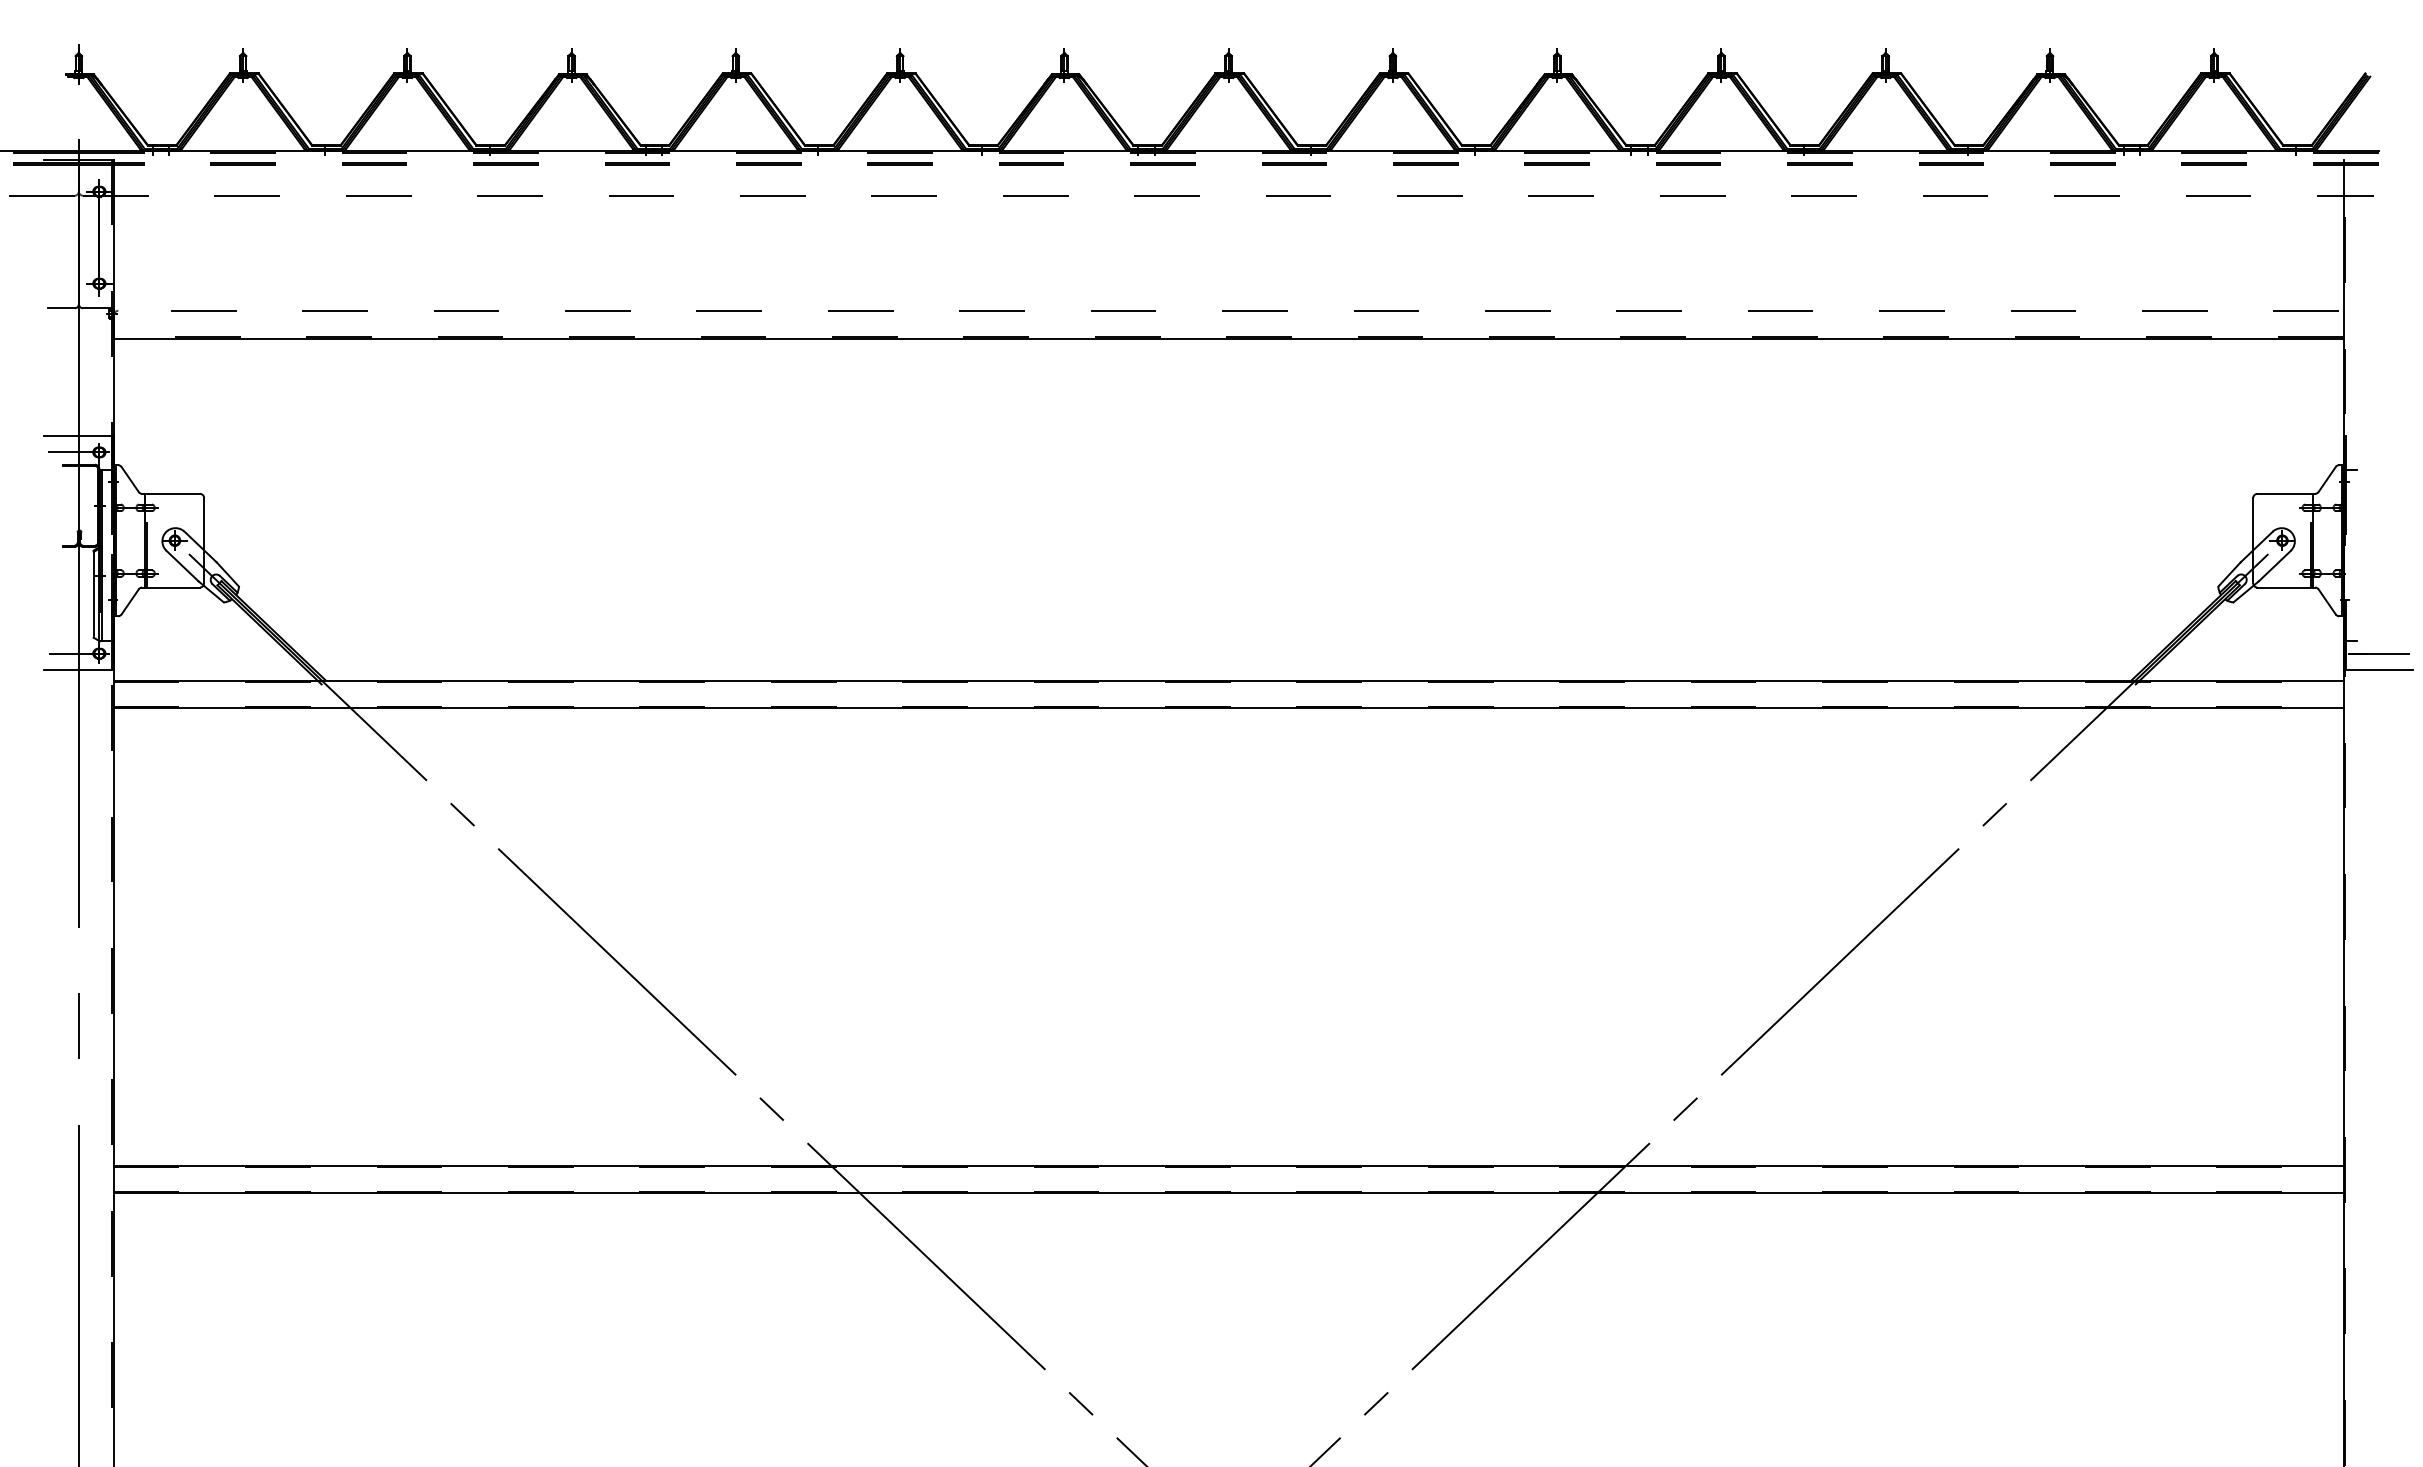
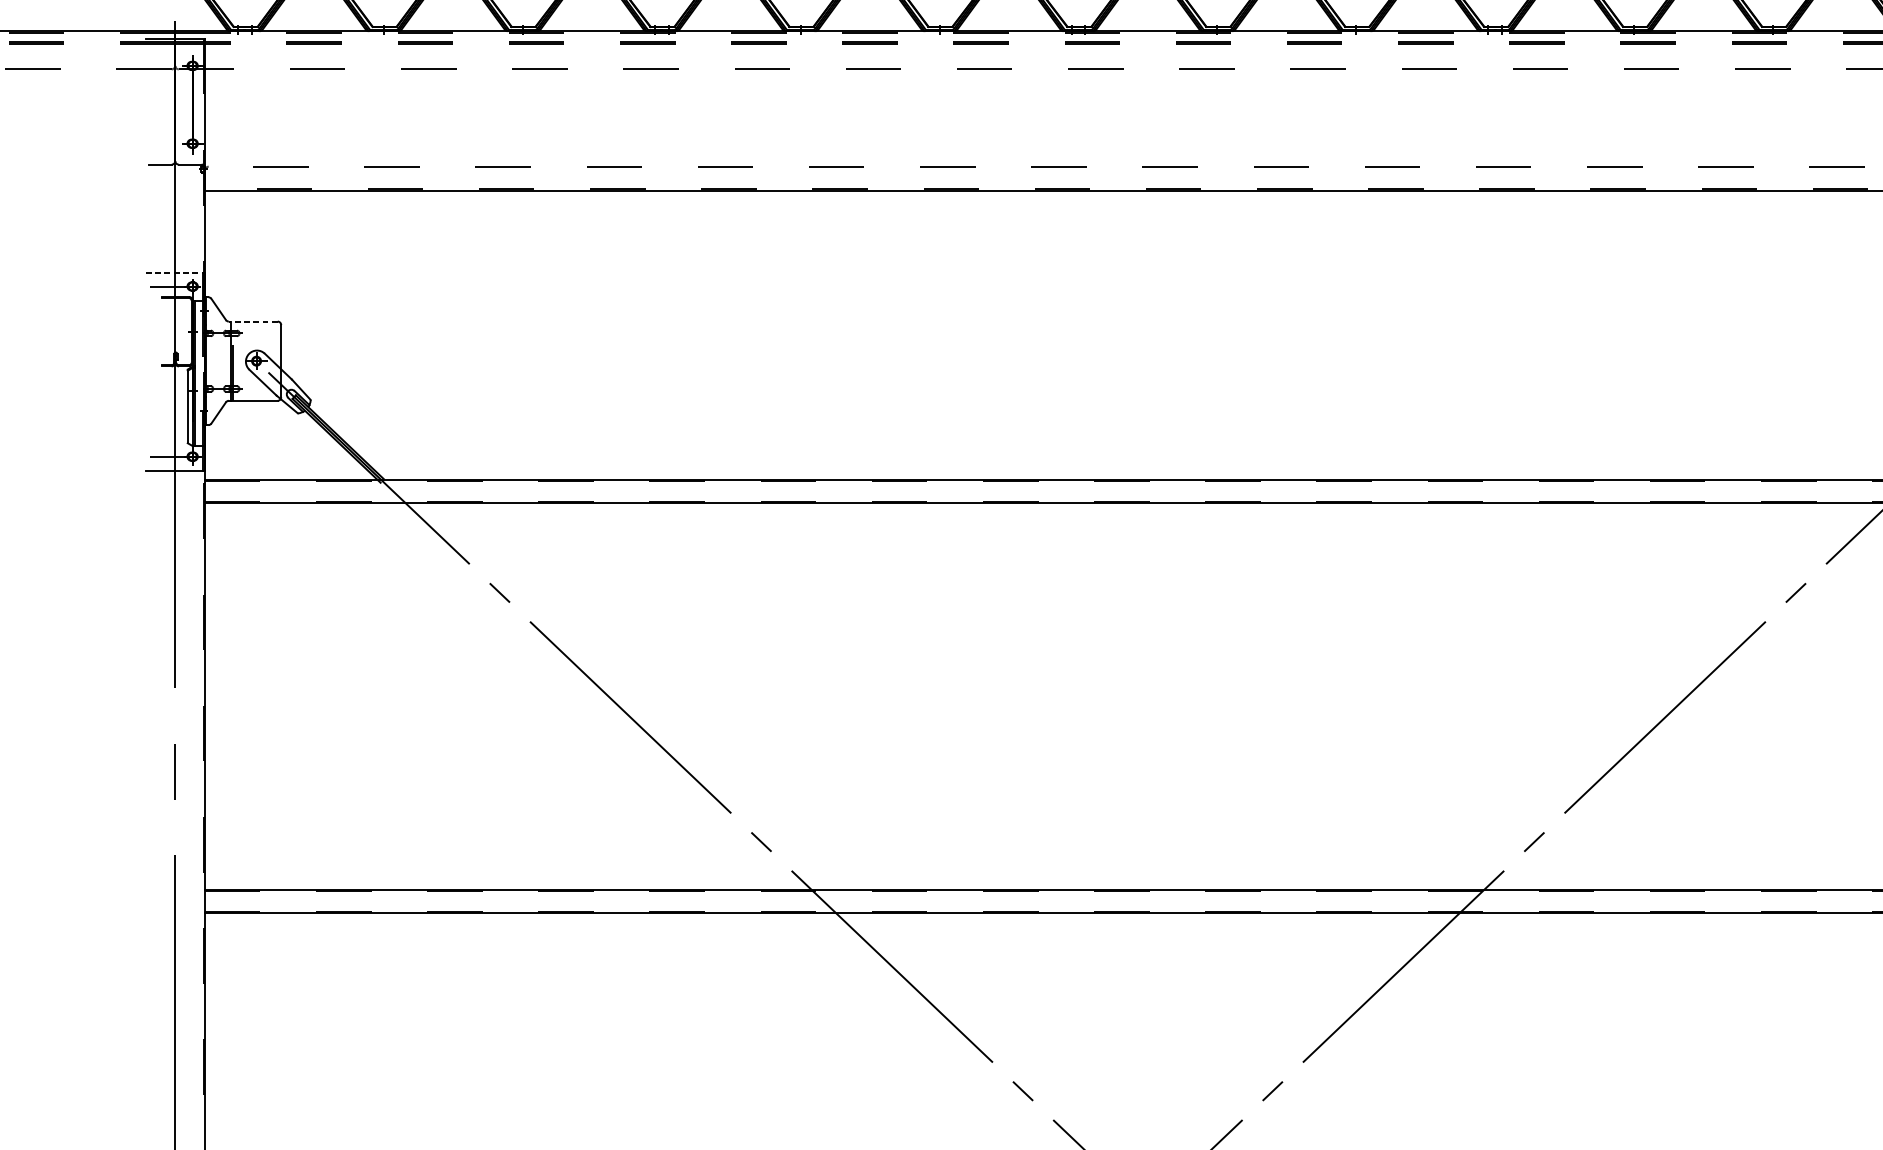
line: (78, 436) -> (174, 273), solid -> dashed
line: (171, 493) -> (253, 321), solid -> dashed

